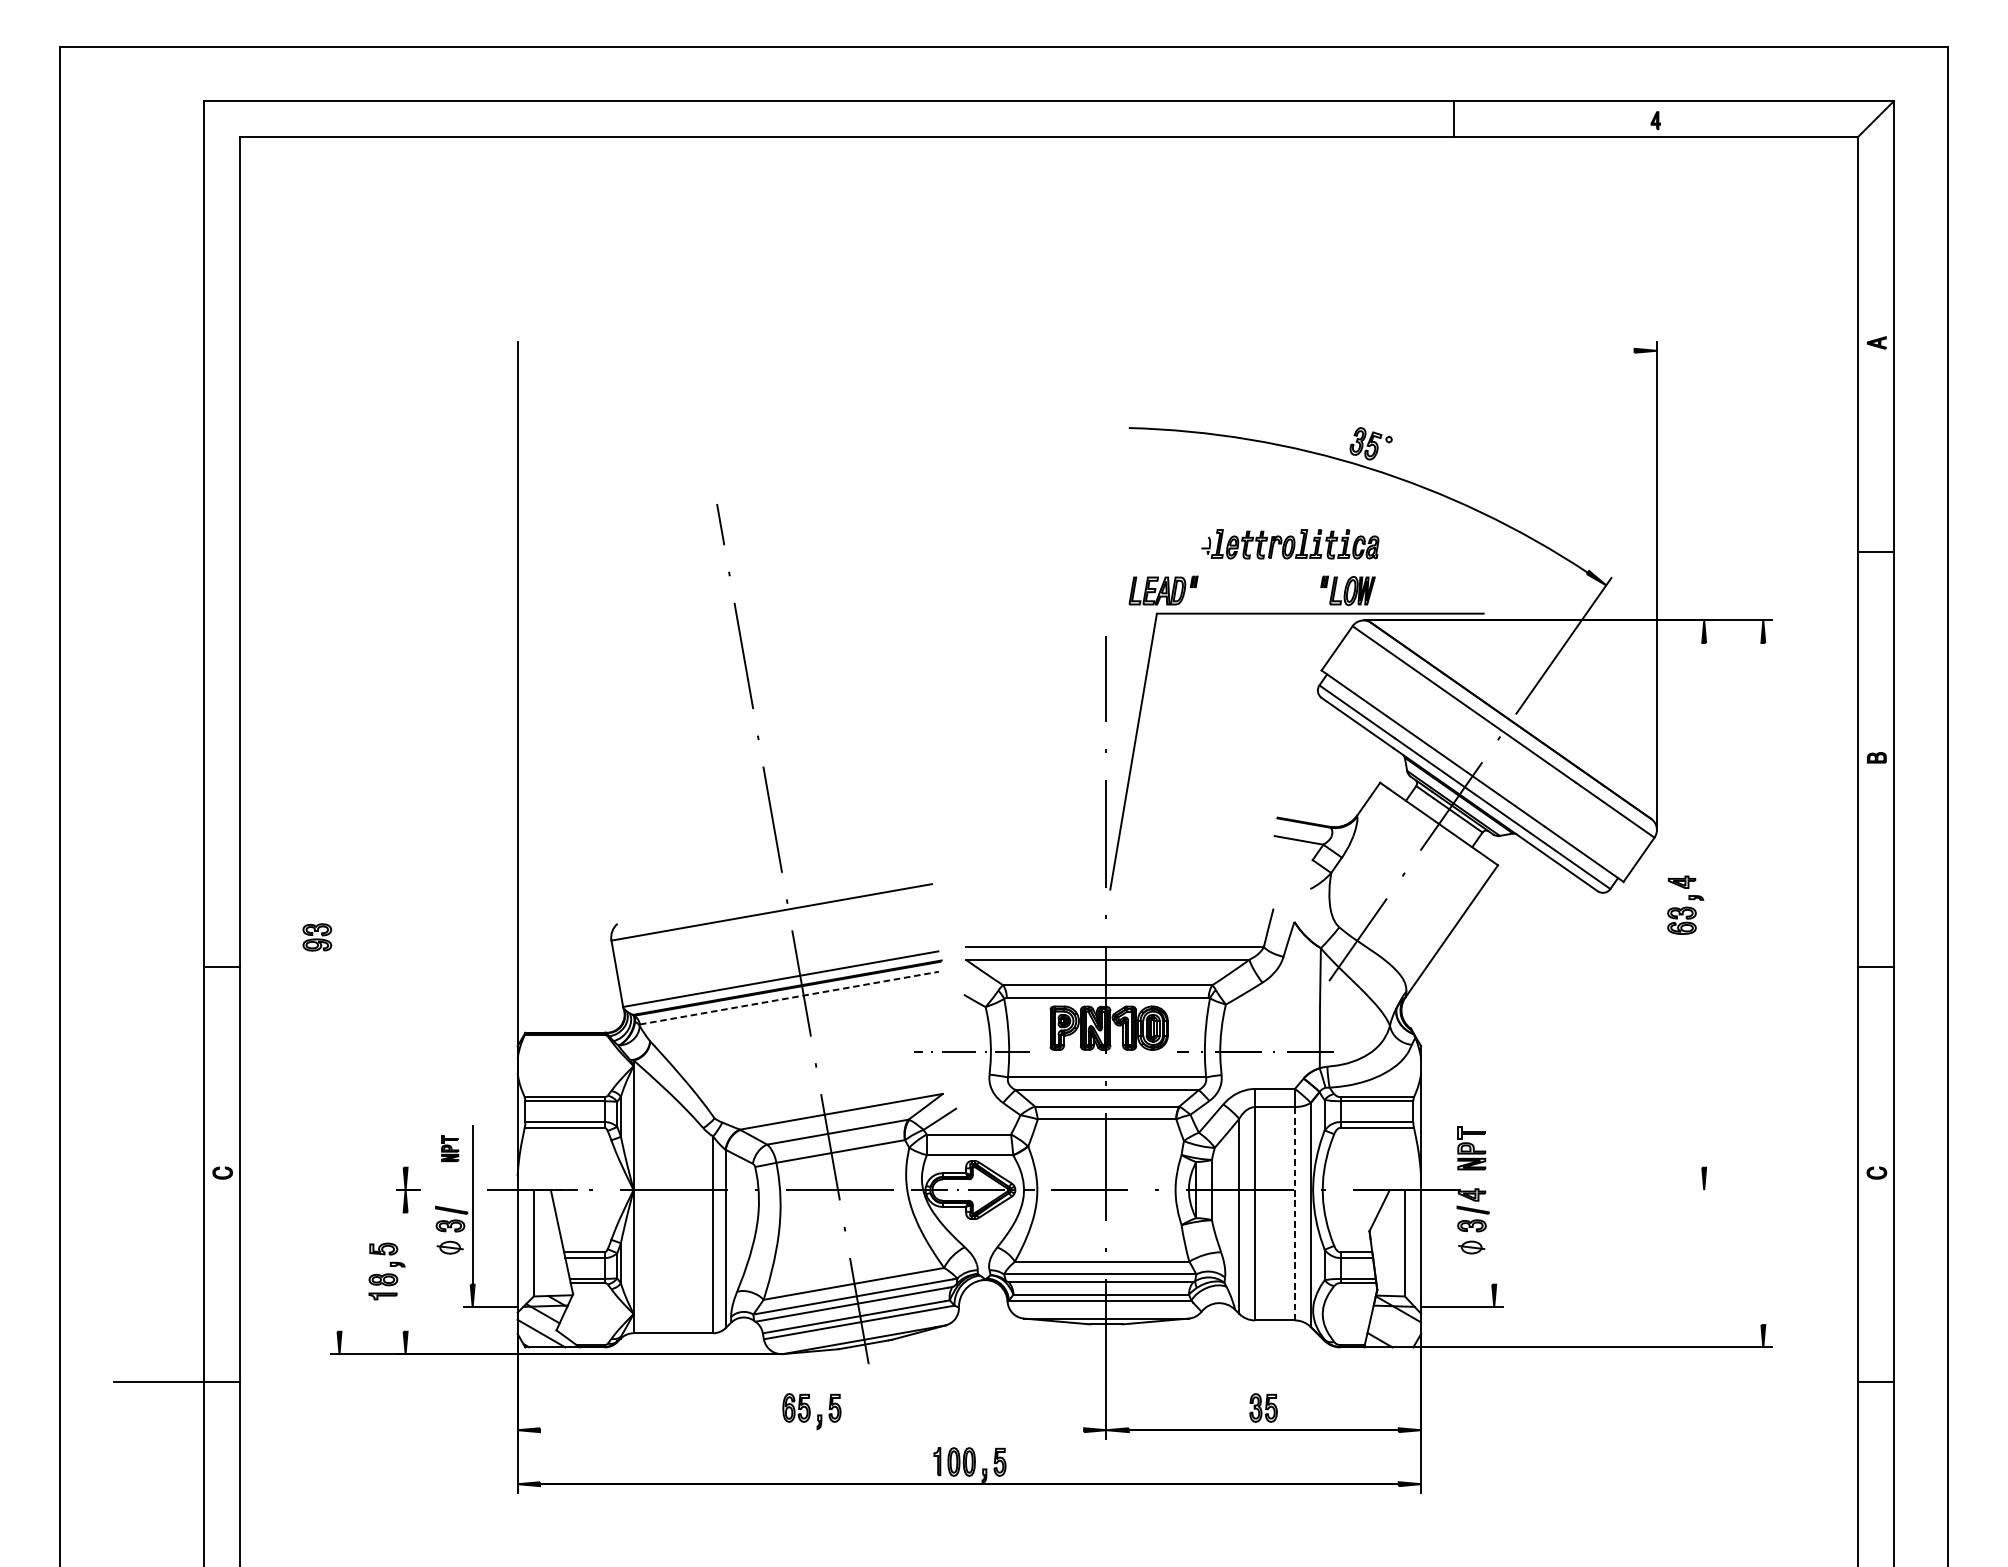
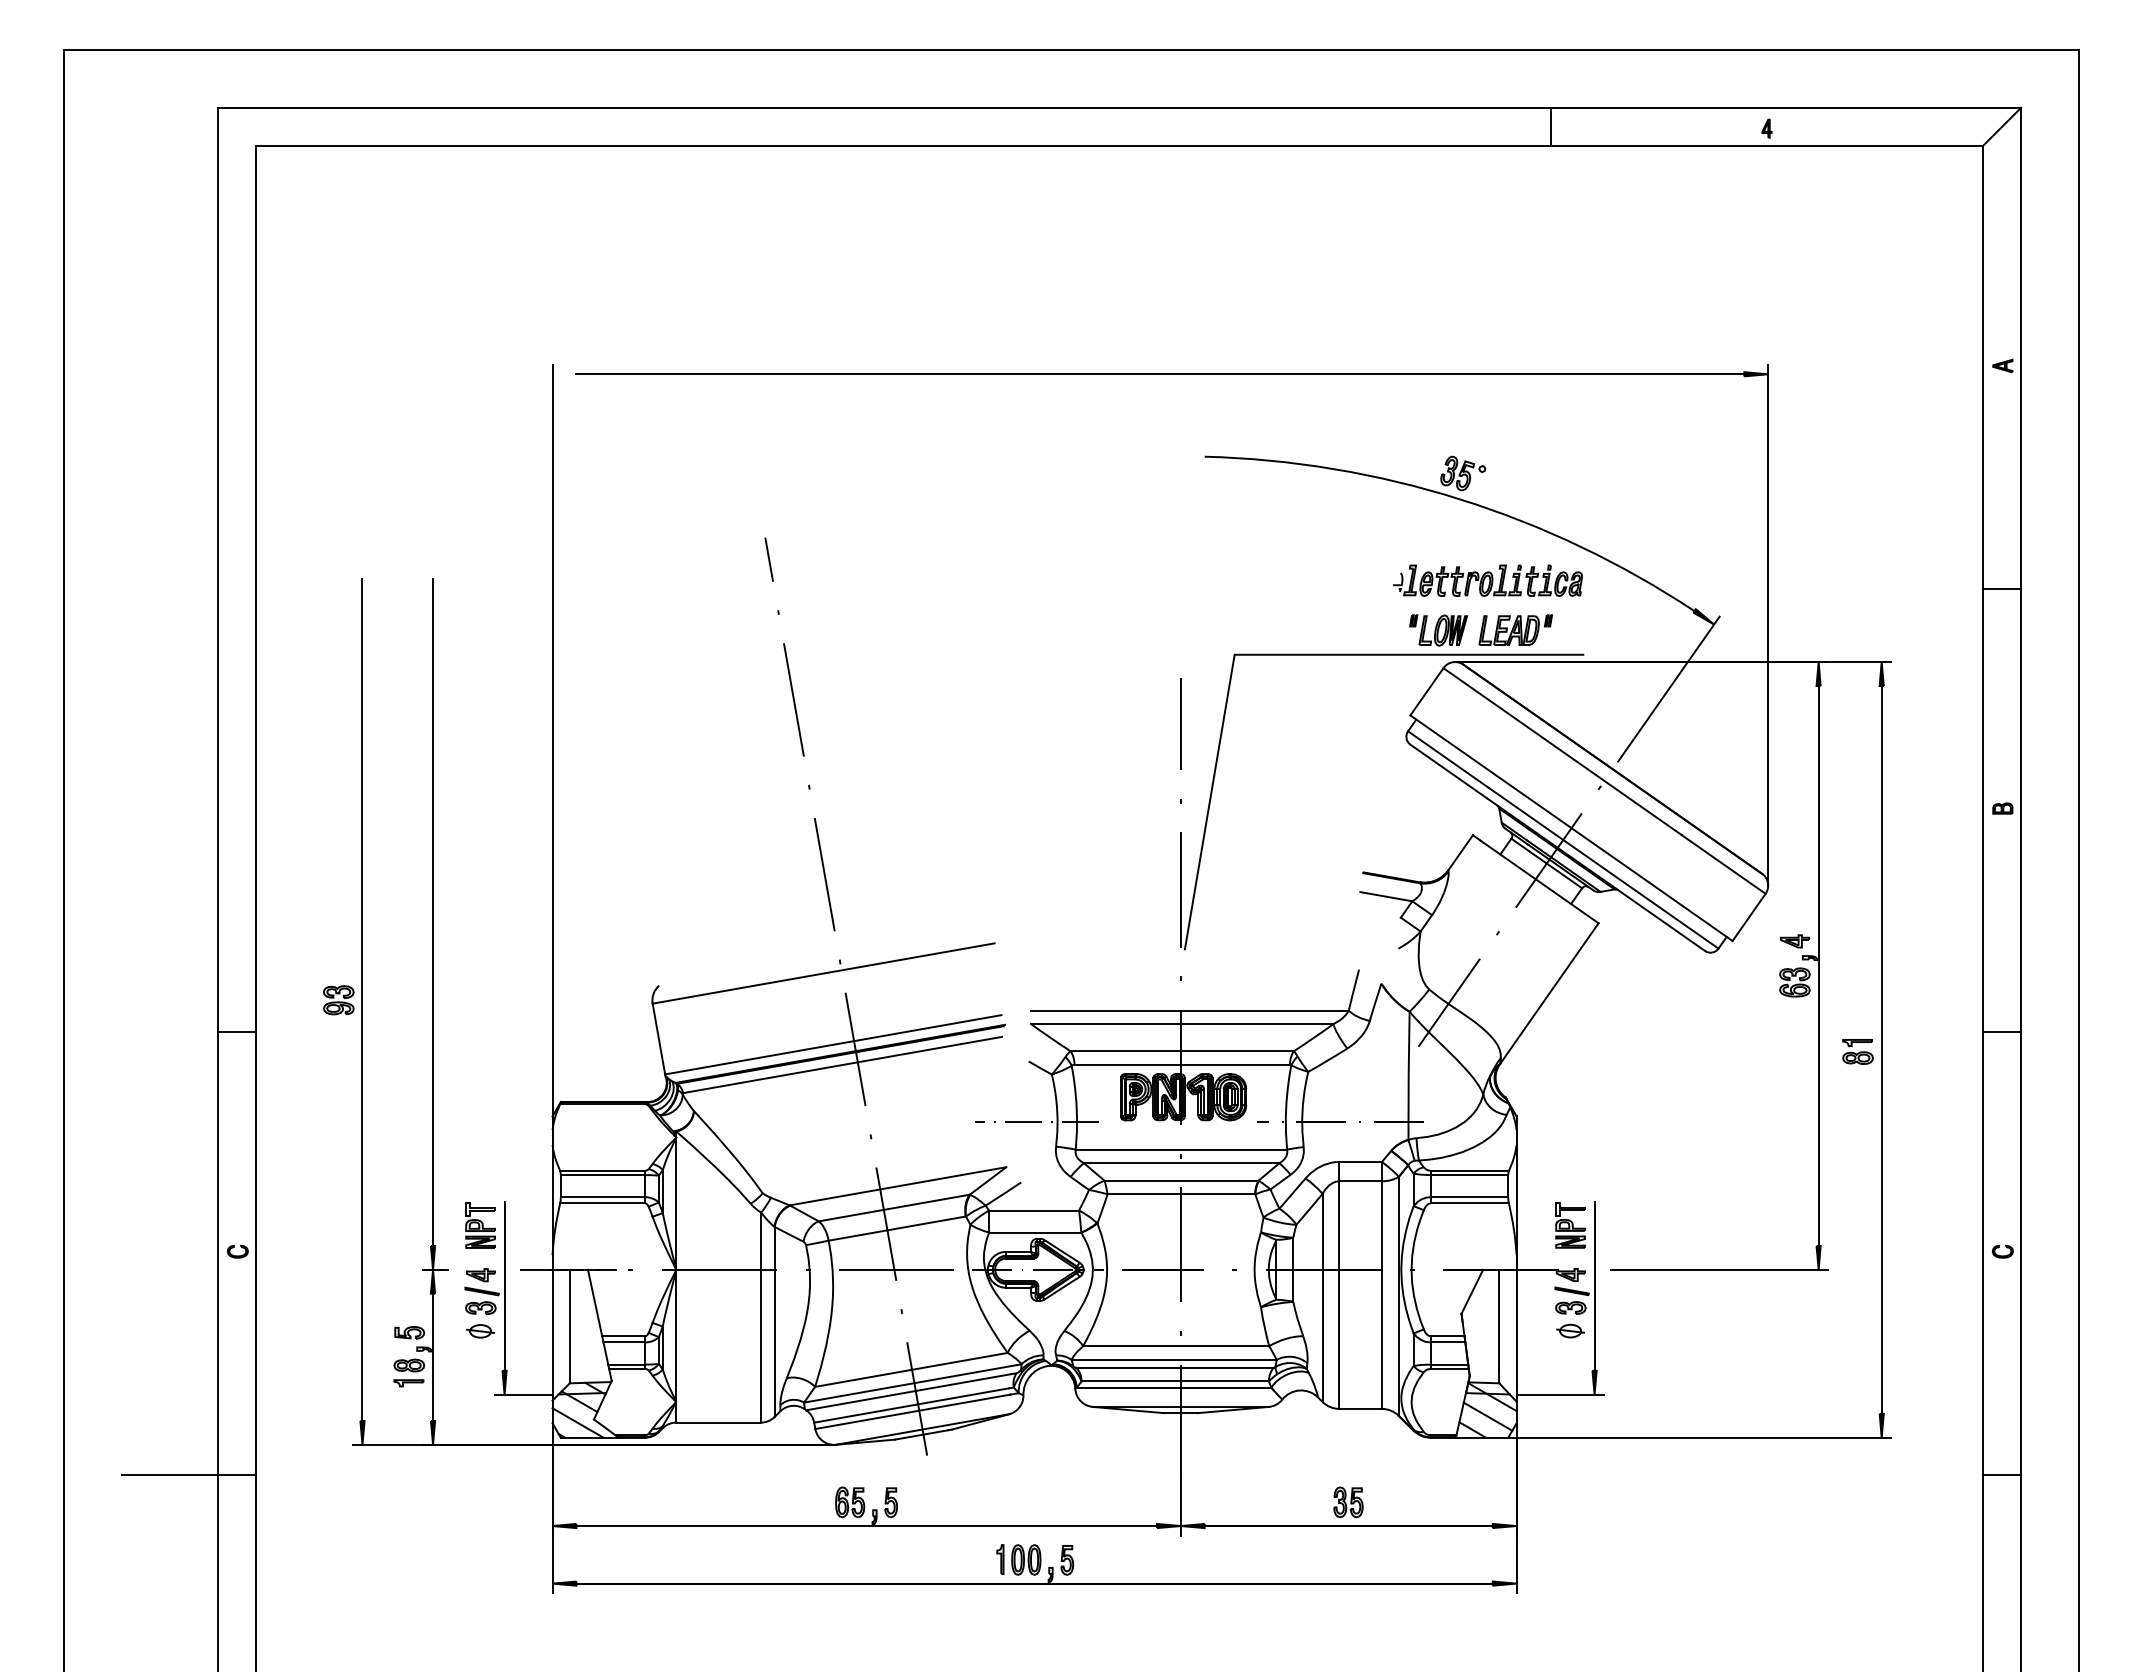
line: (1087, 350) -> (1160, 374), added
part: (1289, 544) -> (1487, 580), moved
part: (1163, 589) -> (1515, 629), moved
line: (406, 855) -> (433, 912), added
line: (1704, 904) -> (1818, 965), added
line: (339, 936) -> (362, 999), added
line: (1763, 983) -> (1881, 1049), added
part: (1740, 985) -> (1857, 1051), added
line: (789, 998) -> (842, 1065), dashed -> solid
part: (450, 1148) -> (480, 1225), size x1.67
line: (1611, 1189) -> (1719, 1269), added
part: (450, 1195) -> (480, 1275), added
line: (1494, 1204) -> (1594, 1285), added
line: (1294, 1214) -> (1381, 1295), dashed -> solid
line: (406, 1271) -> (433, 1356), added
line: (1393, 1327) -> (1487, 1416), added
line: (811, 1430) -> (866, 1526), added

